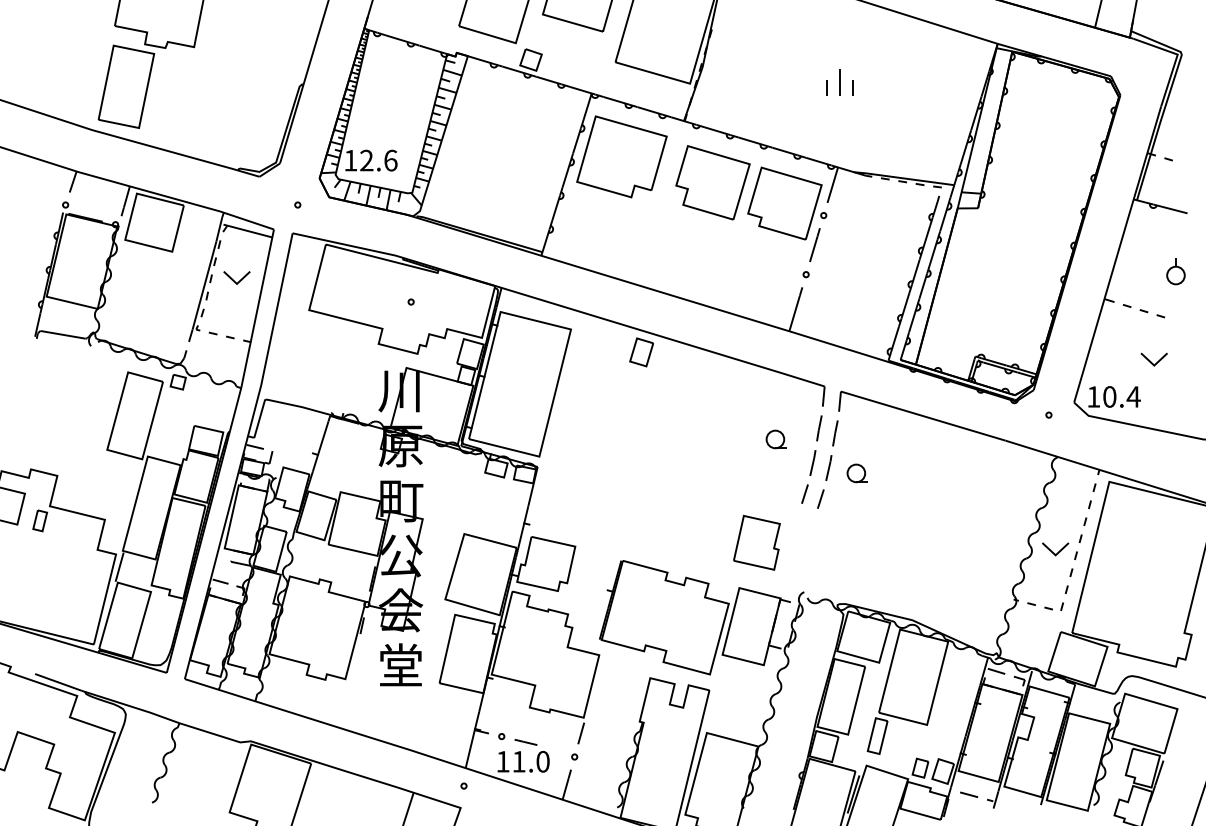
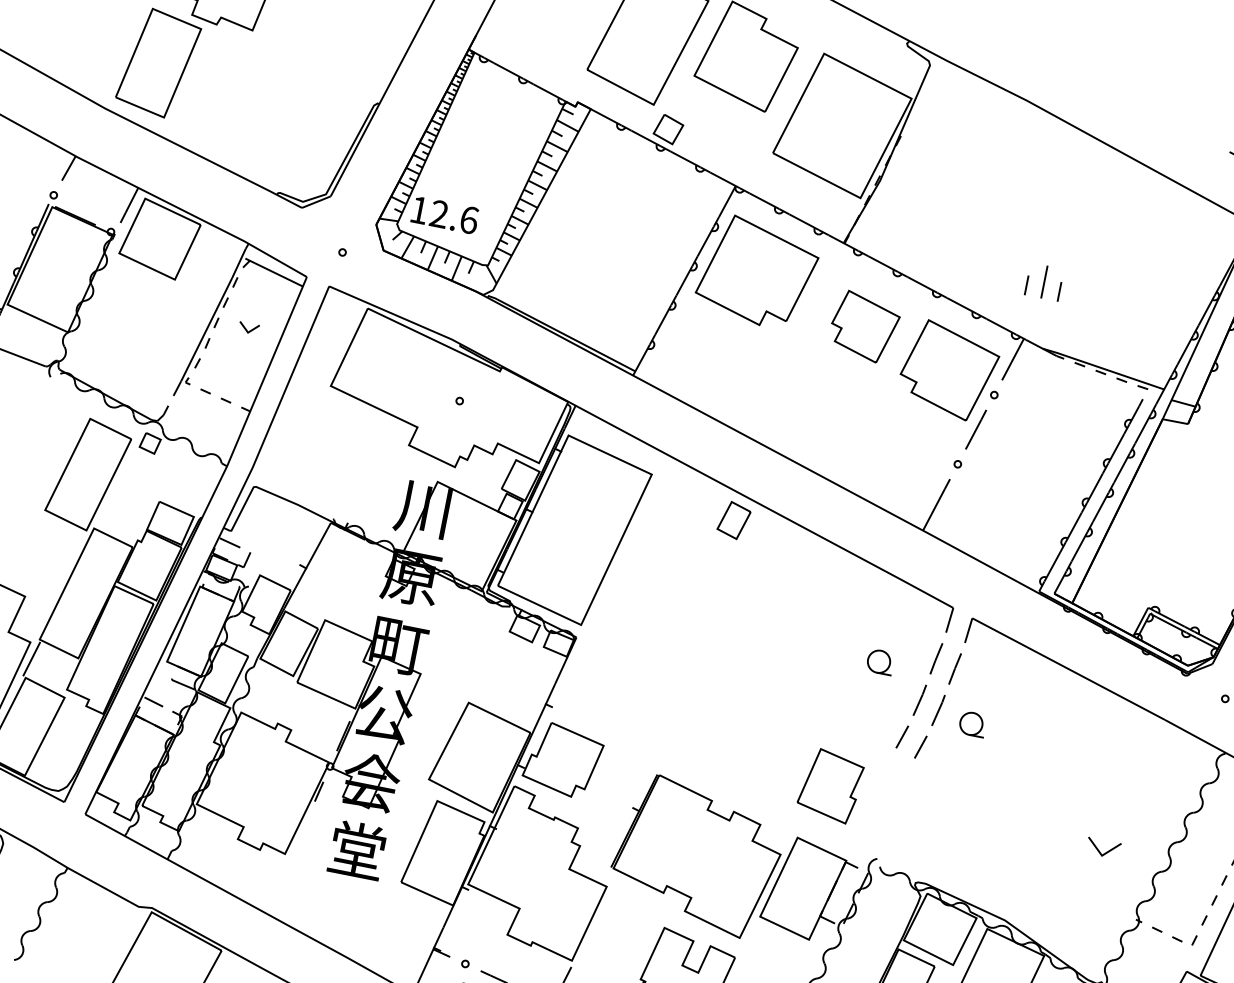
part: (839, 82) -> (1043, 281), moved
part: (712, 182) -> (864, 326), size x0.7
part: (236, 277) -> (248, 327), size x0.6
part: (1055, 549) -> (1103, 848), moved

